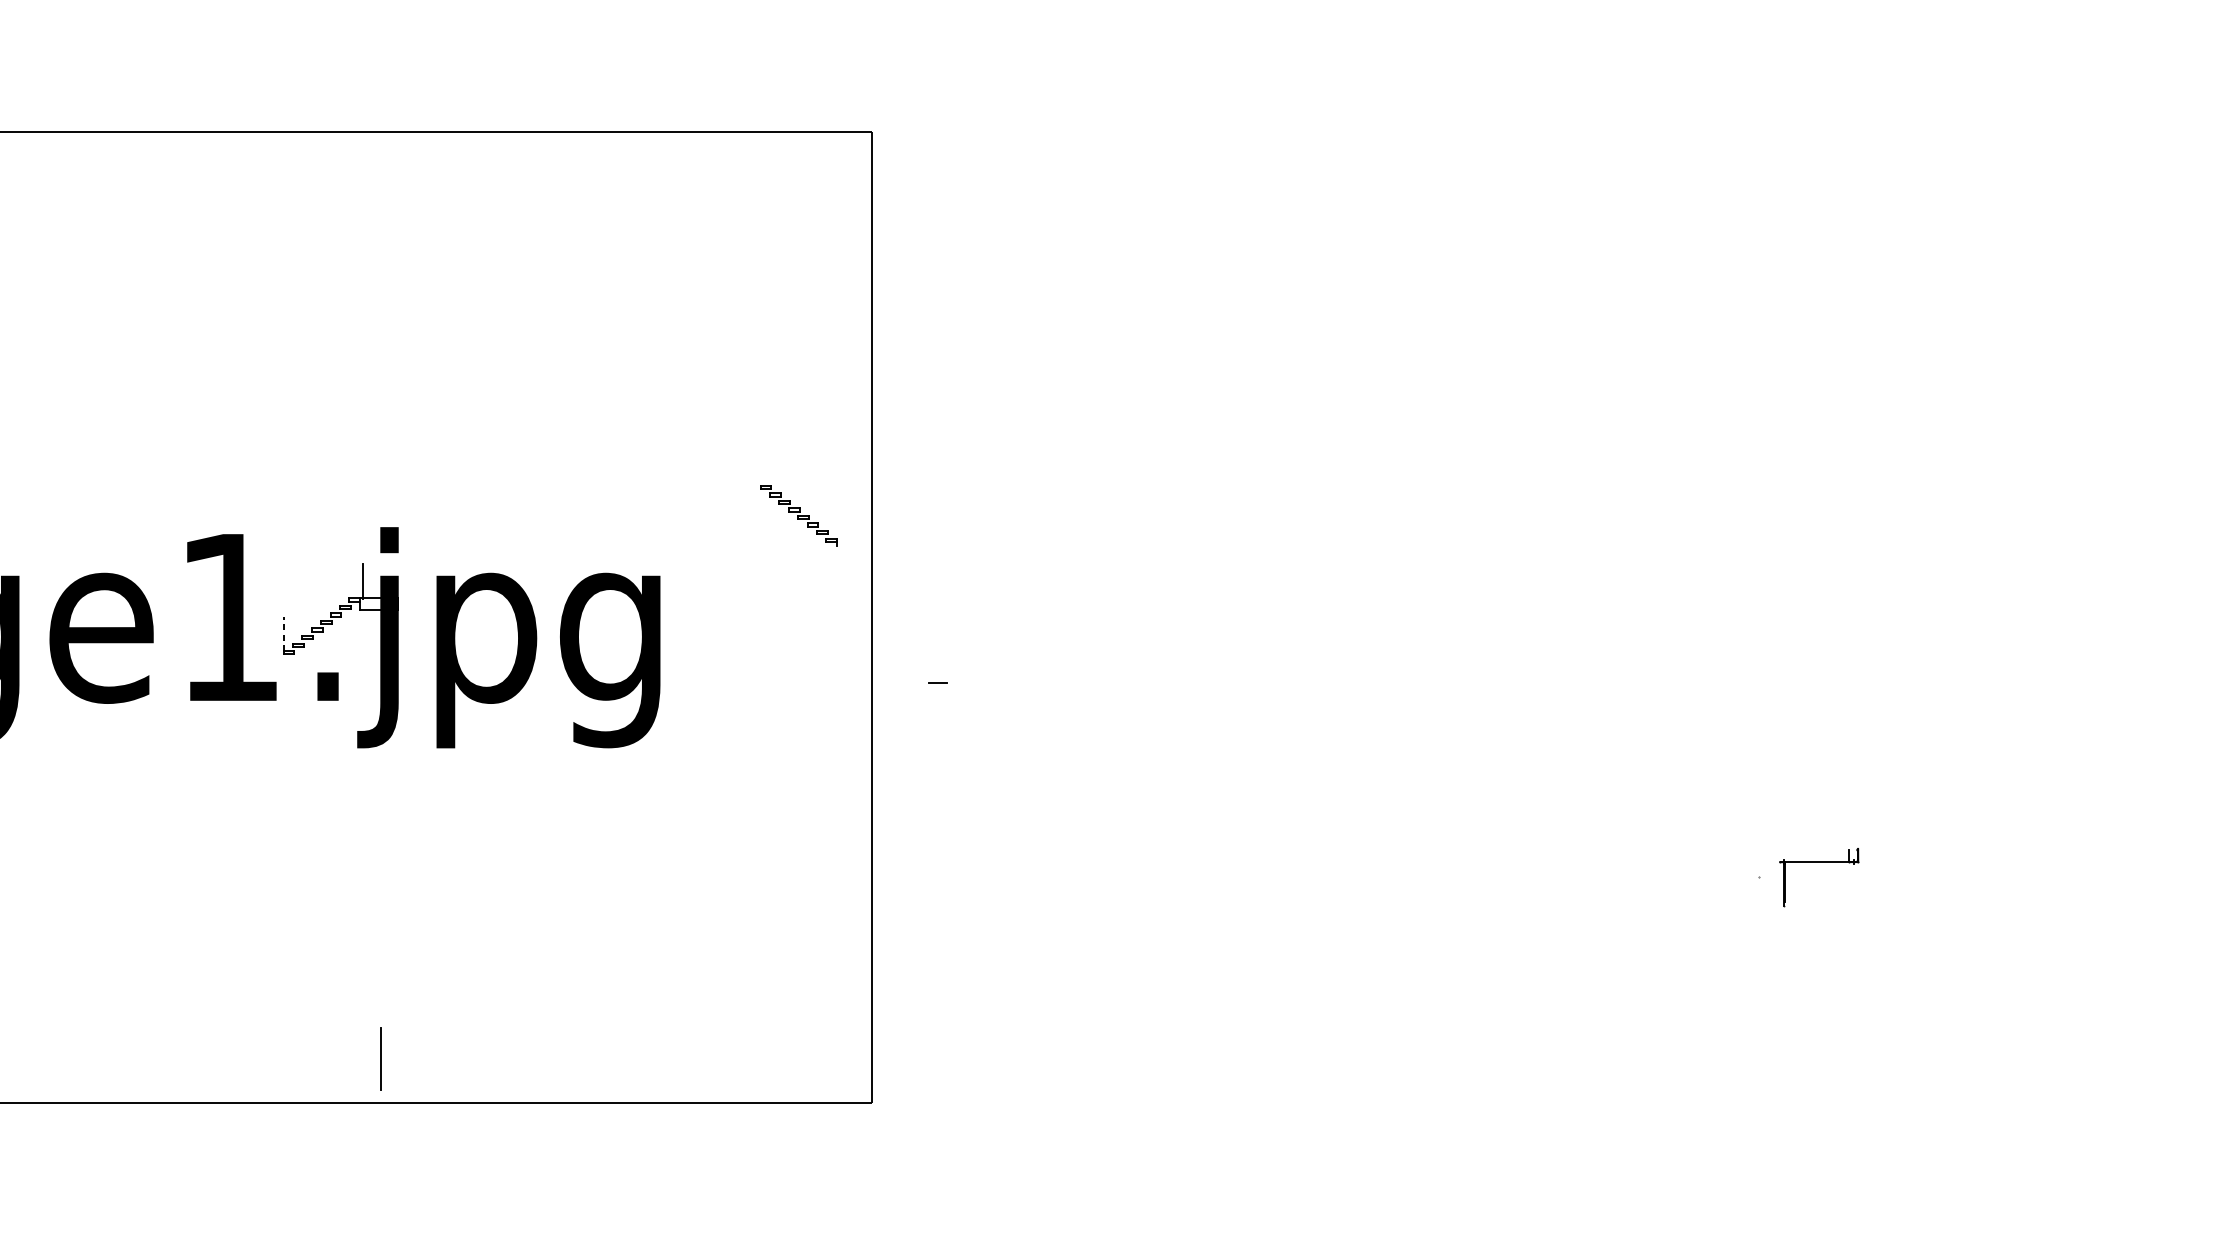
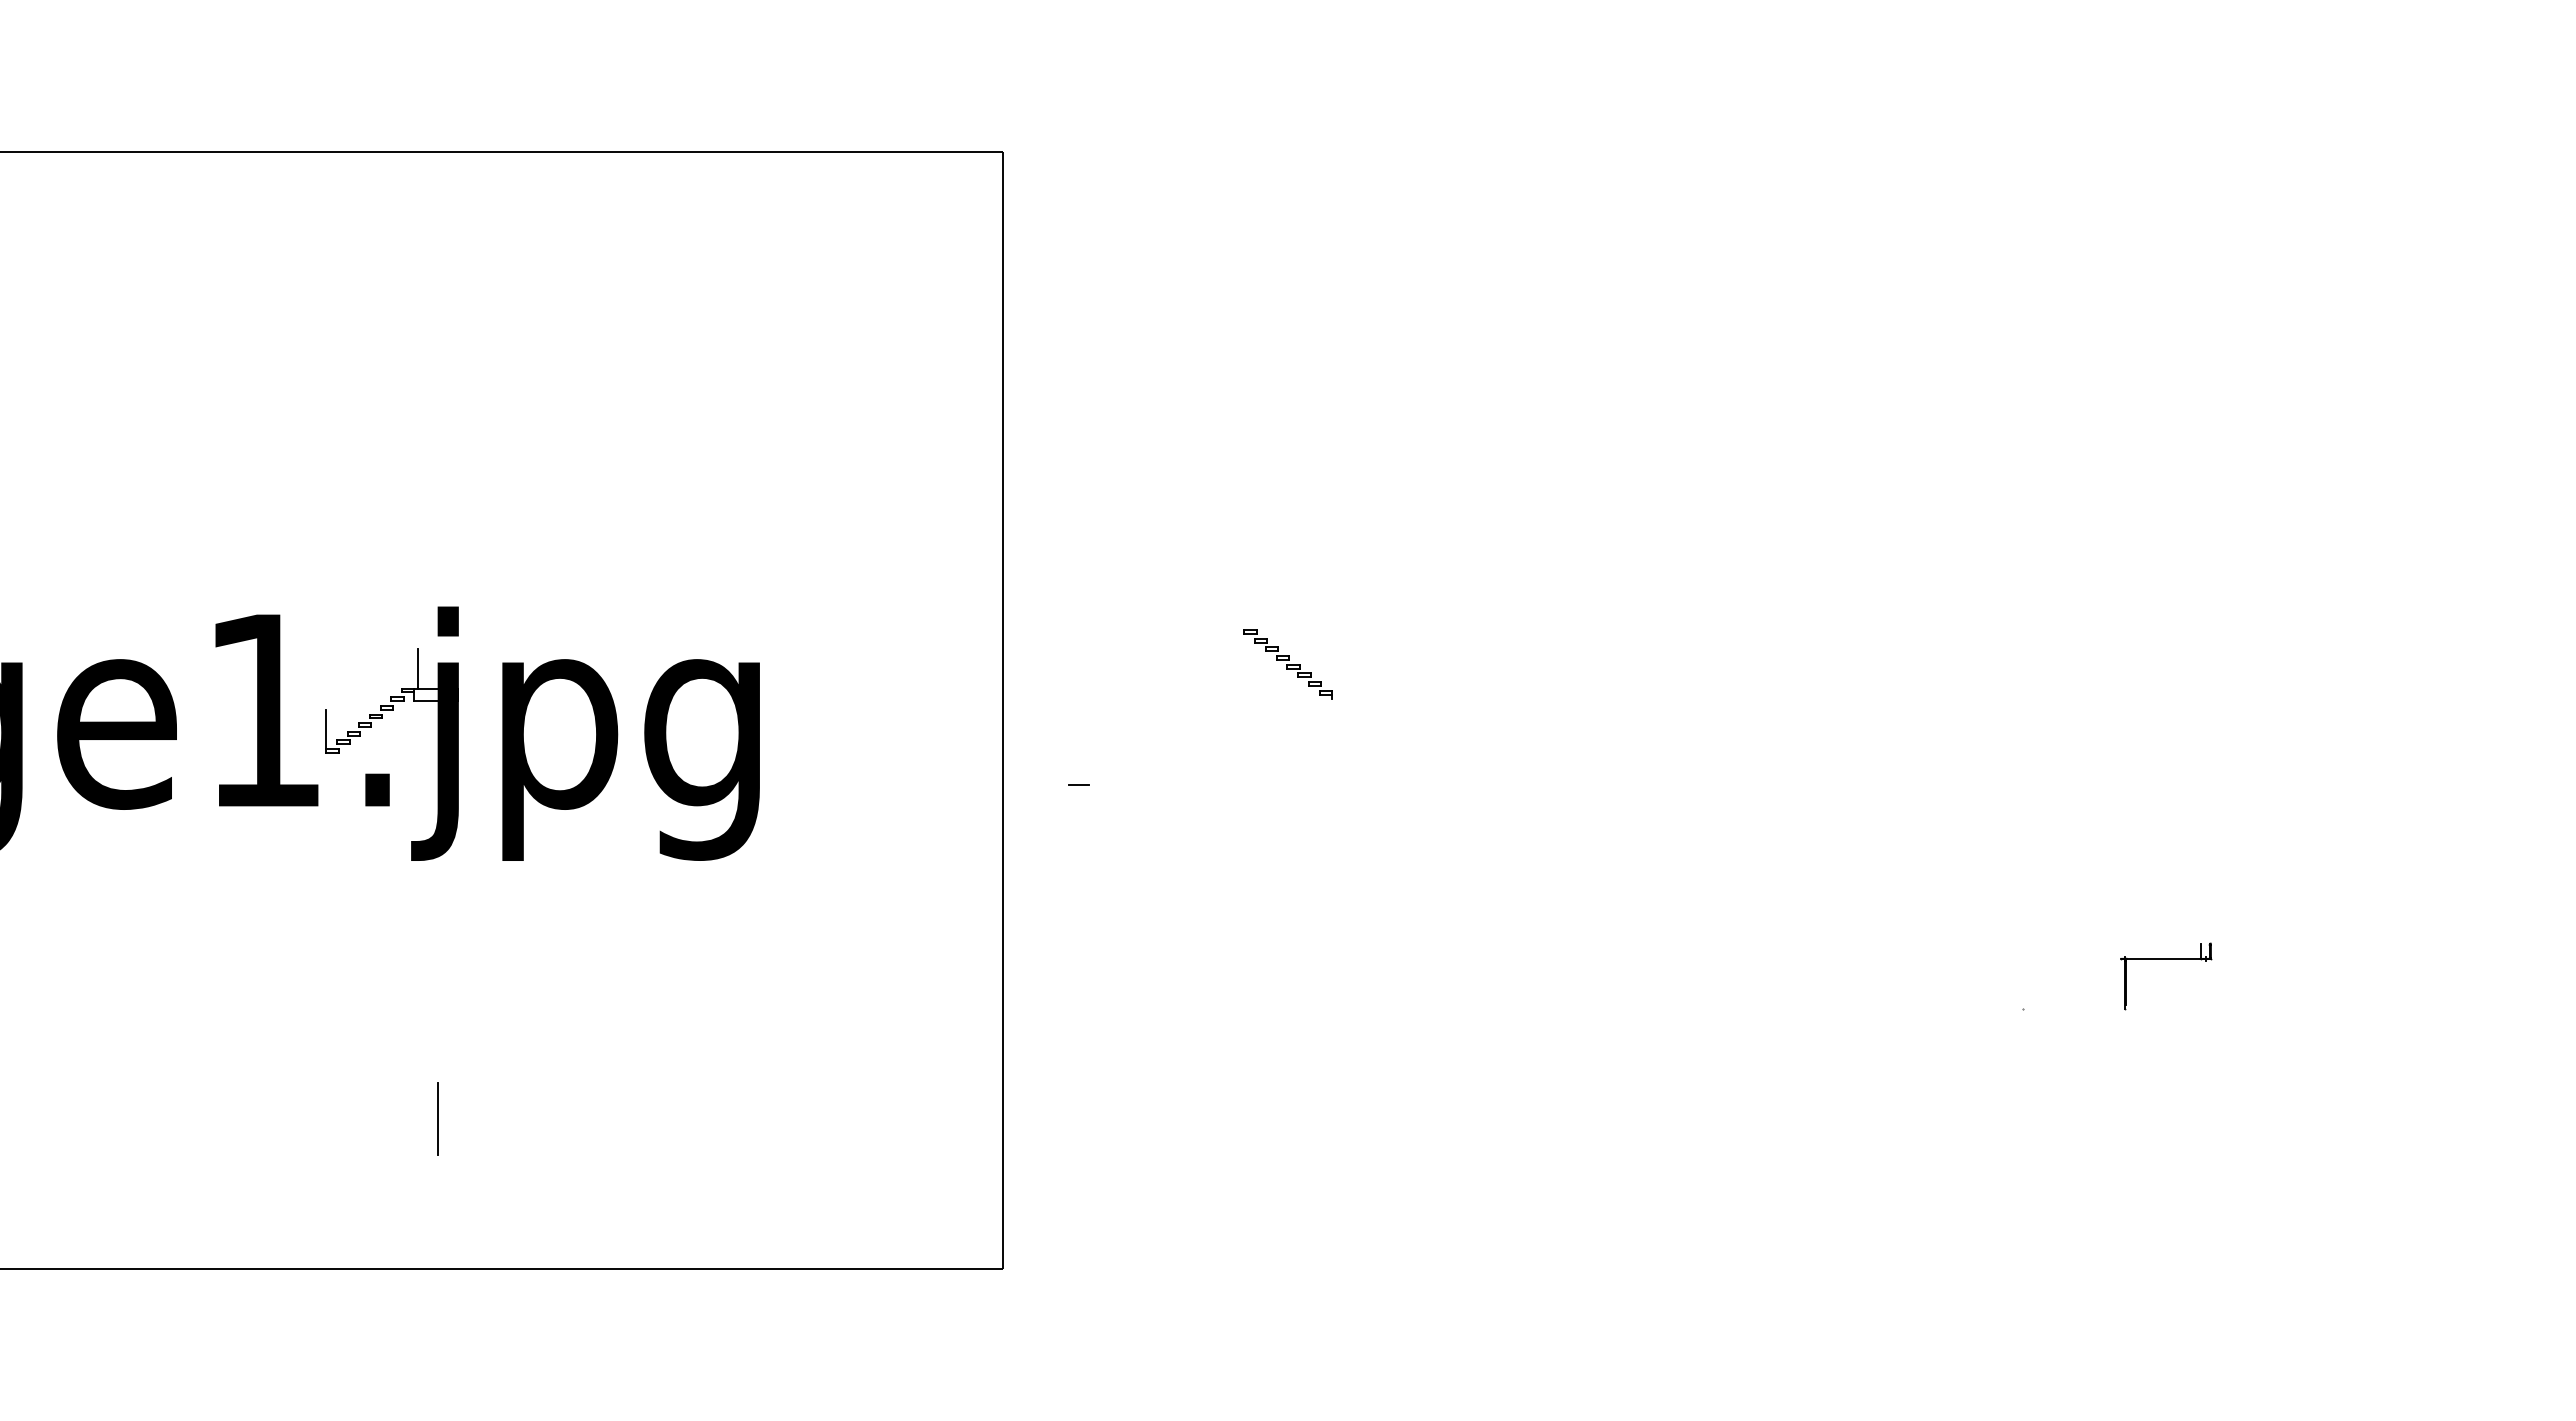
part: (798, 515) -> (1287, 664), moved
line: (283, 634) -> (326, 729), dashed -> solid
part: (1819, 862) -> (2166, 959), moved
line: (380, 1058) -> (437, 1118), moved

